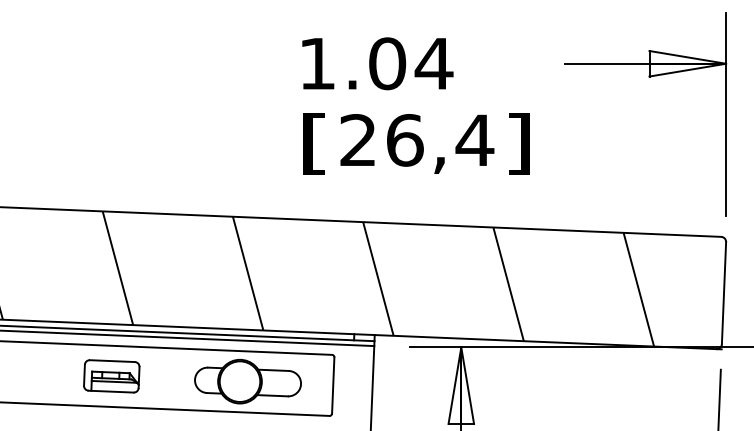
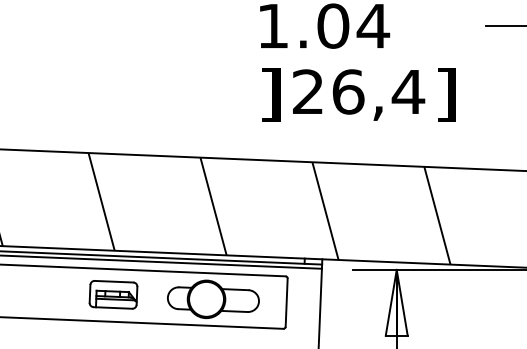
text: (314, 143) -> (270, 94), [ -> ]
part: (111, 376) -> (113, 294), moved

